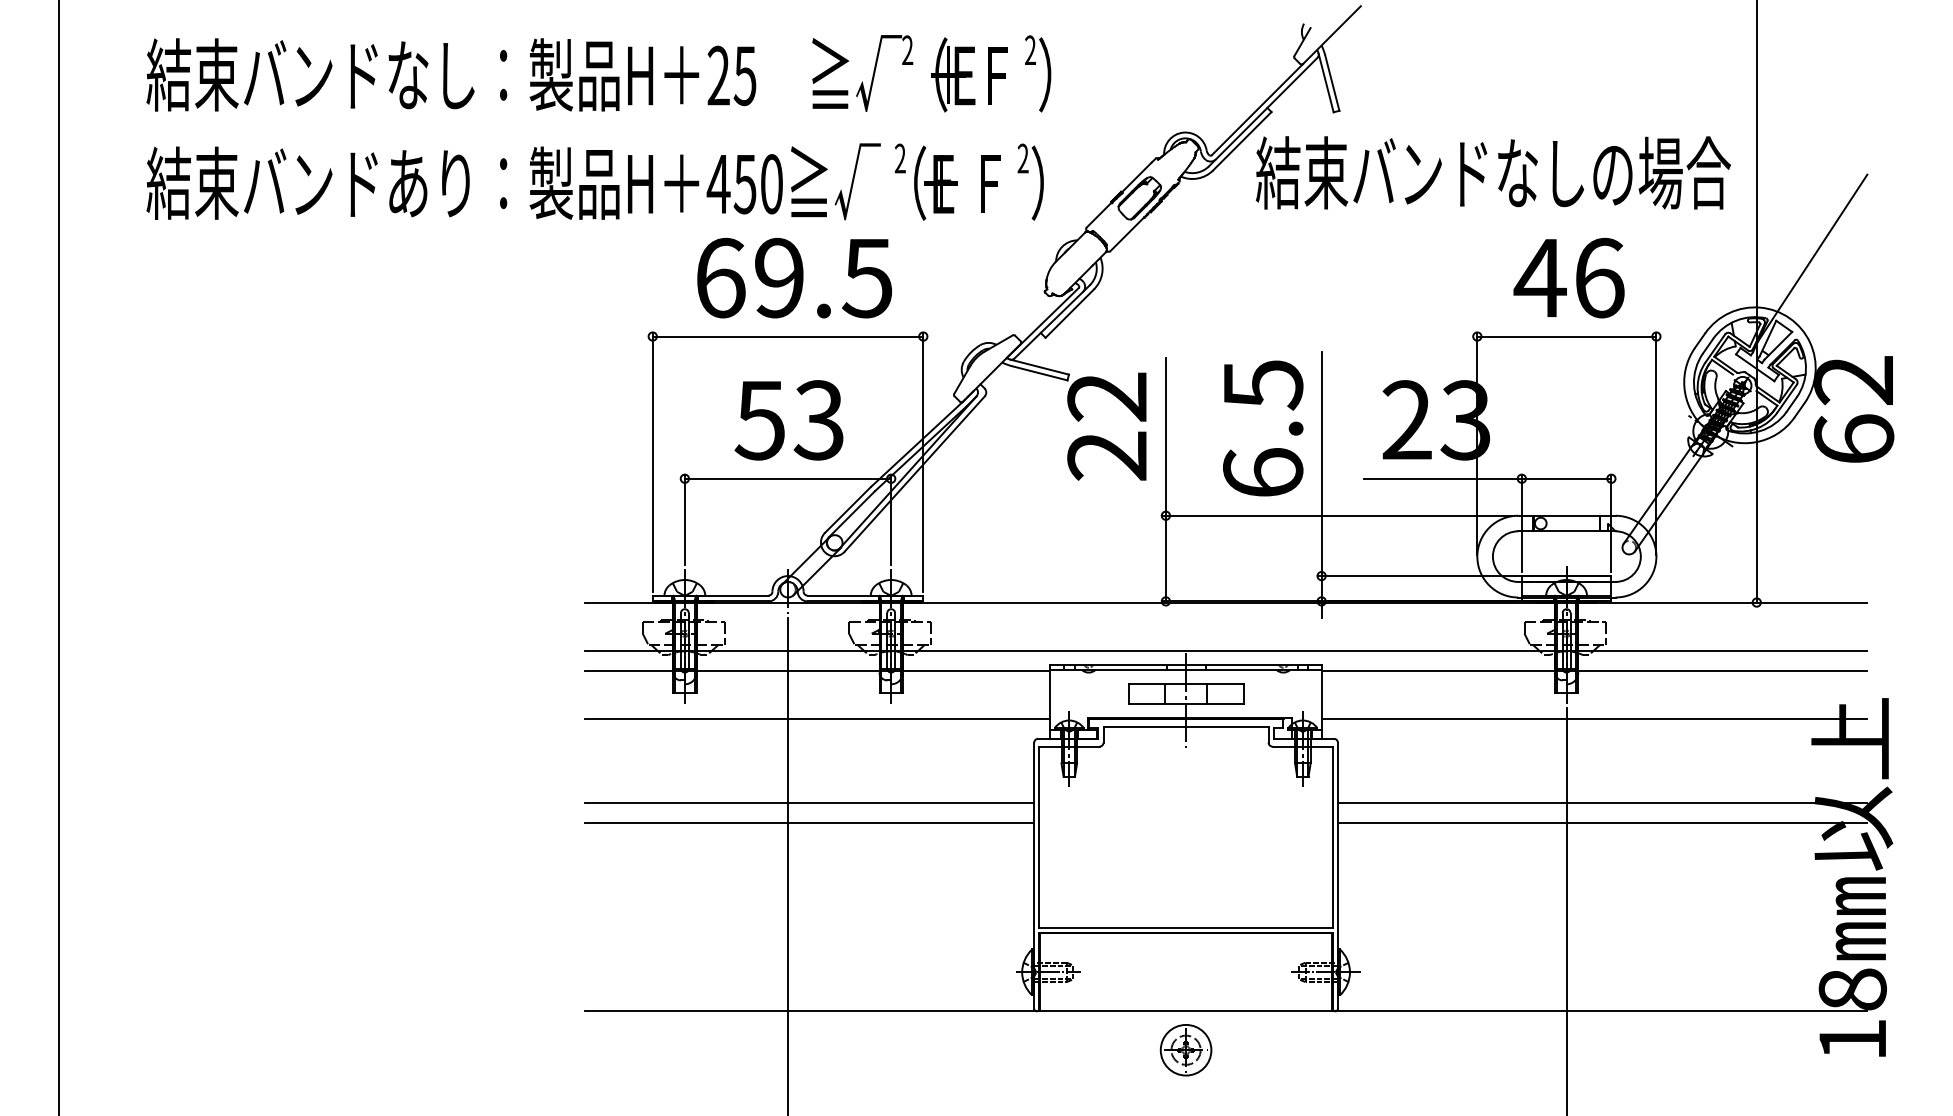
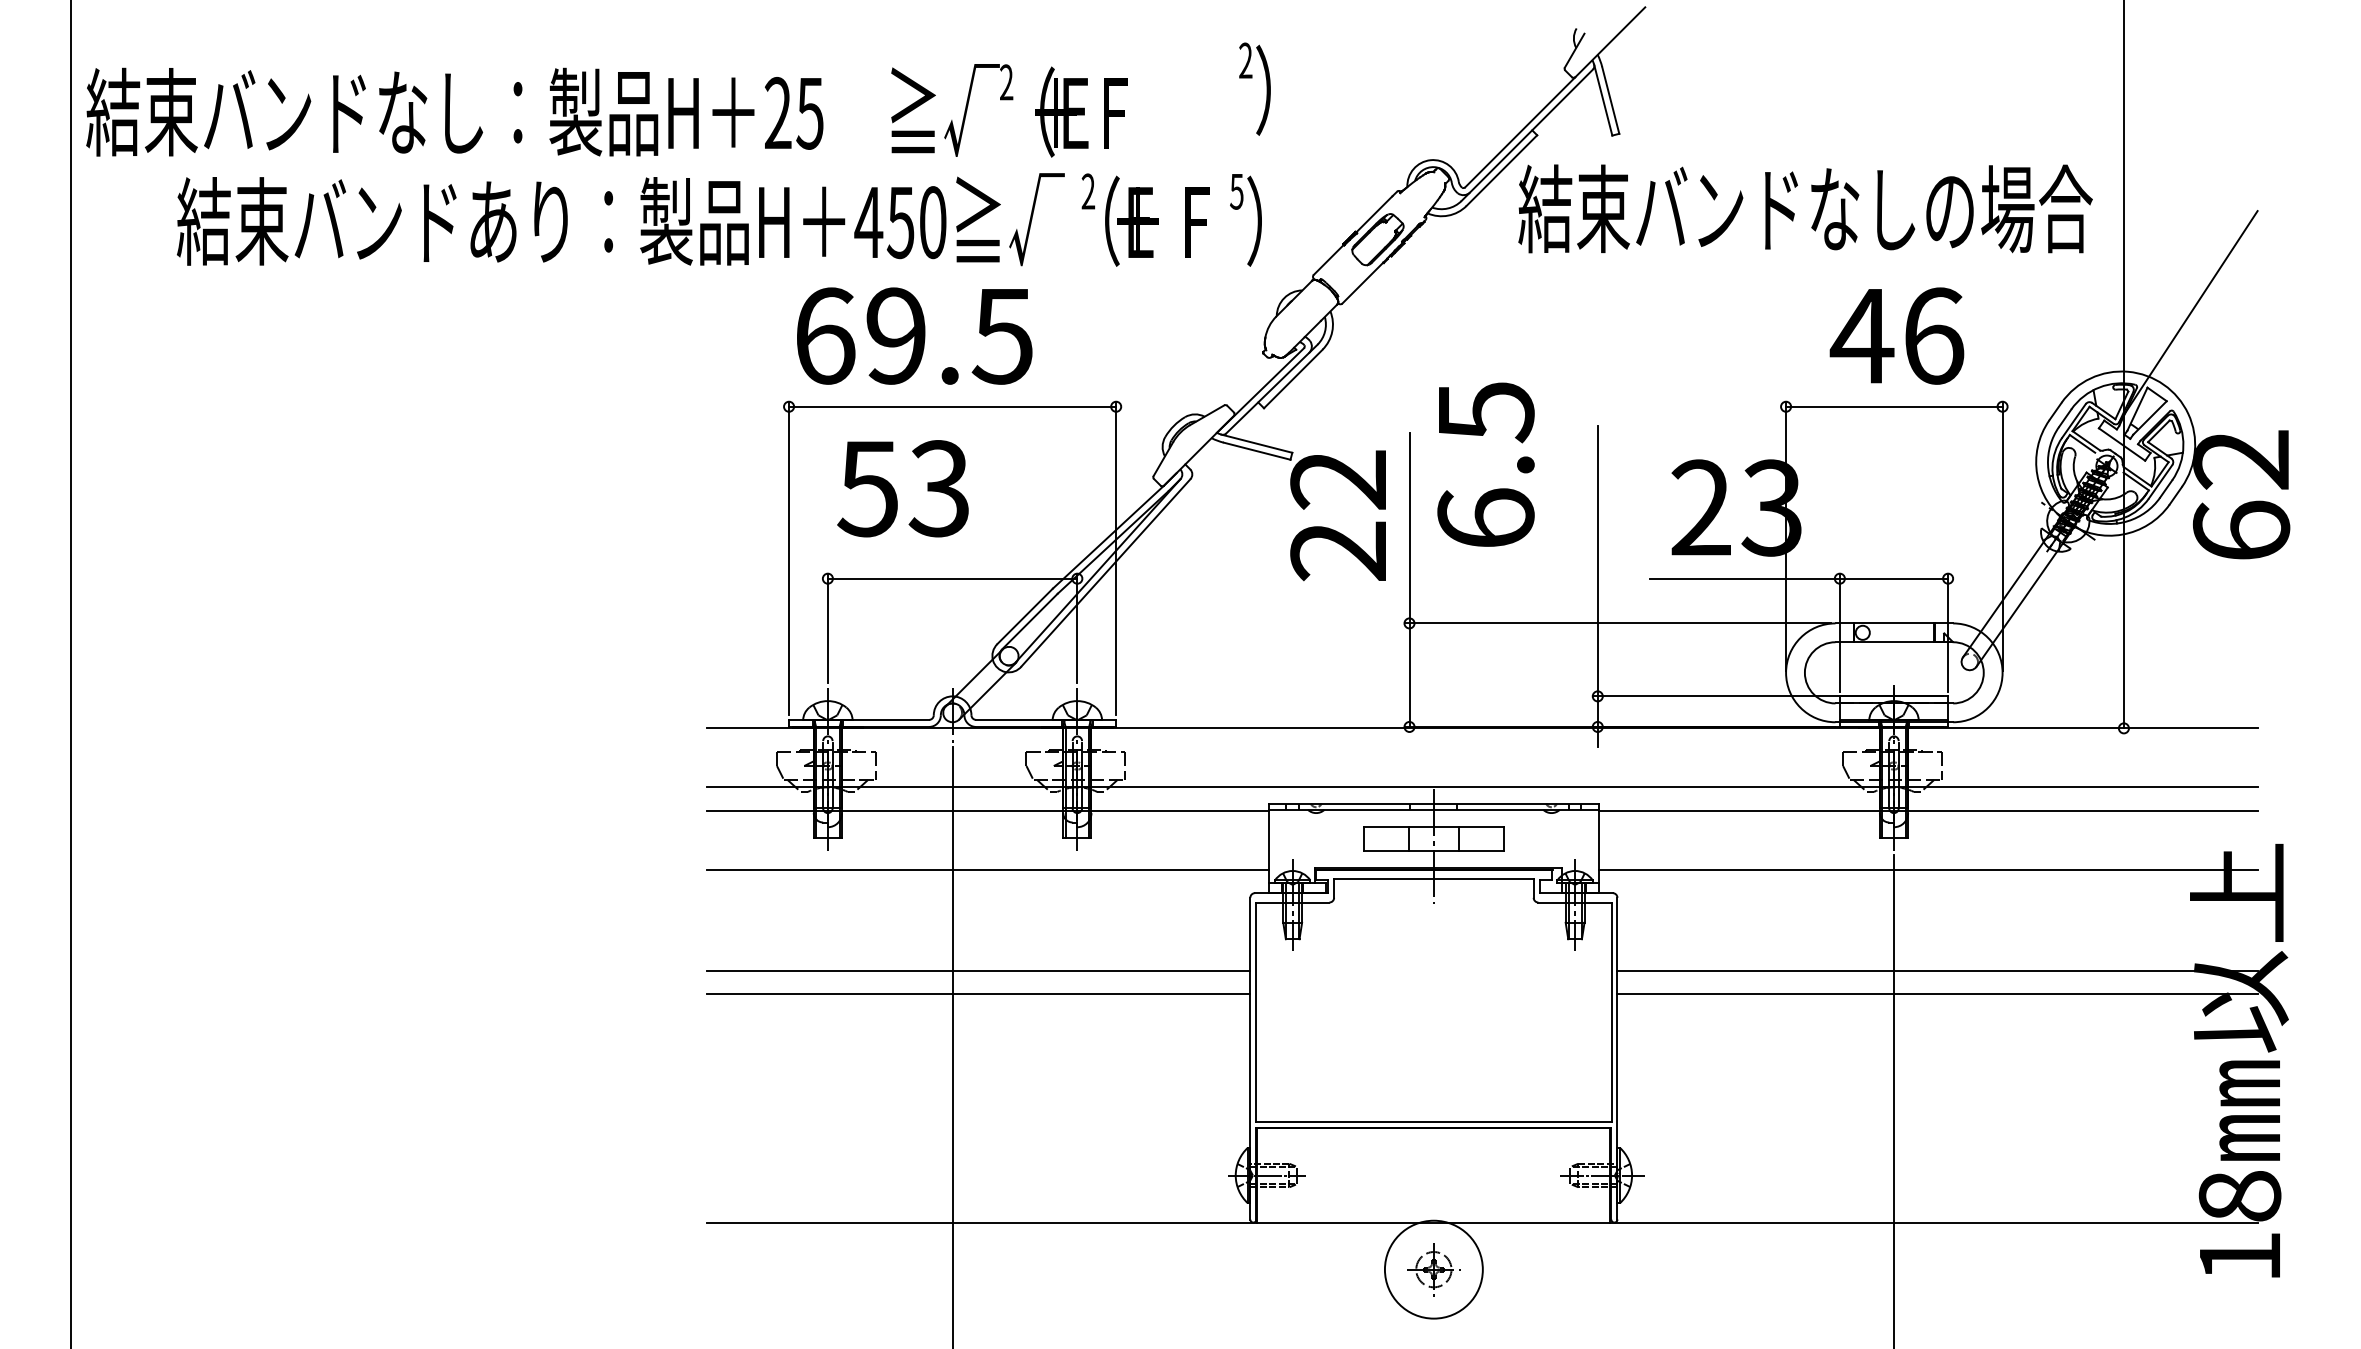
text: (576, 73) -> (606, 110), moved
text: (1022, 158) -> (1236, 191), 2 -> 5
text: (794, 277) -> (914, 335), moved
text: (788, 420) -> (902, 488), moved
text: (1263, 428) -> (1486, 464), moved
circle: (1185, 1049) -> (1433, 1268), size x1.6

